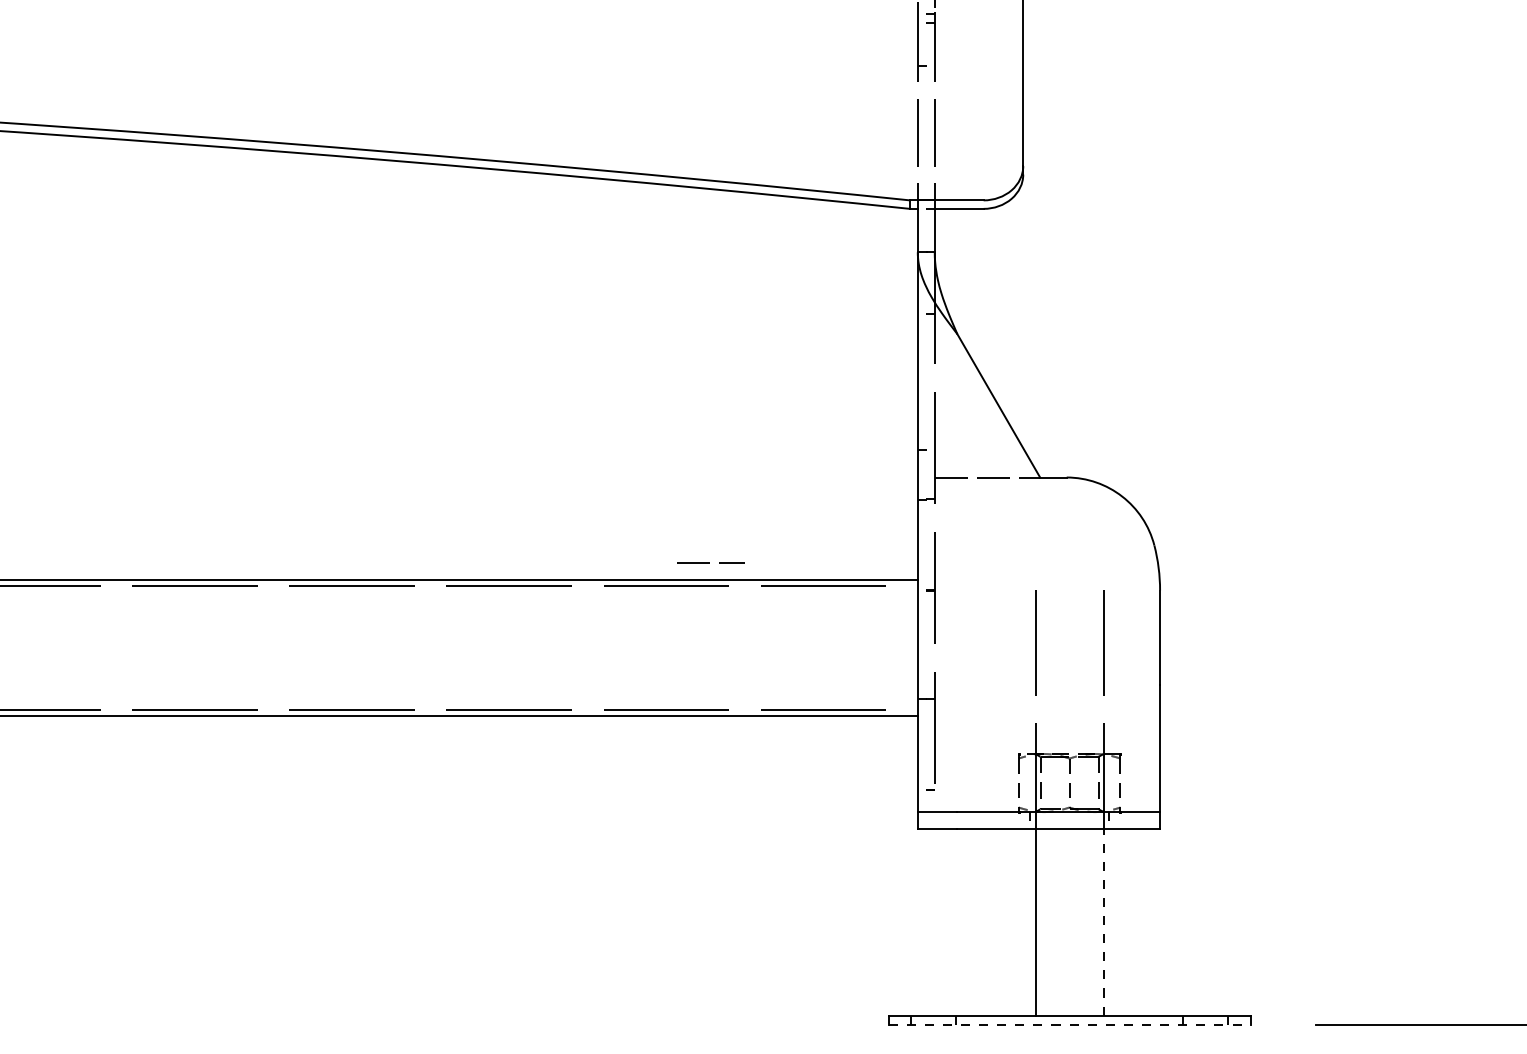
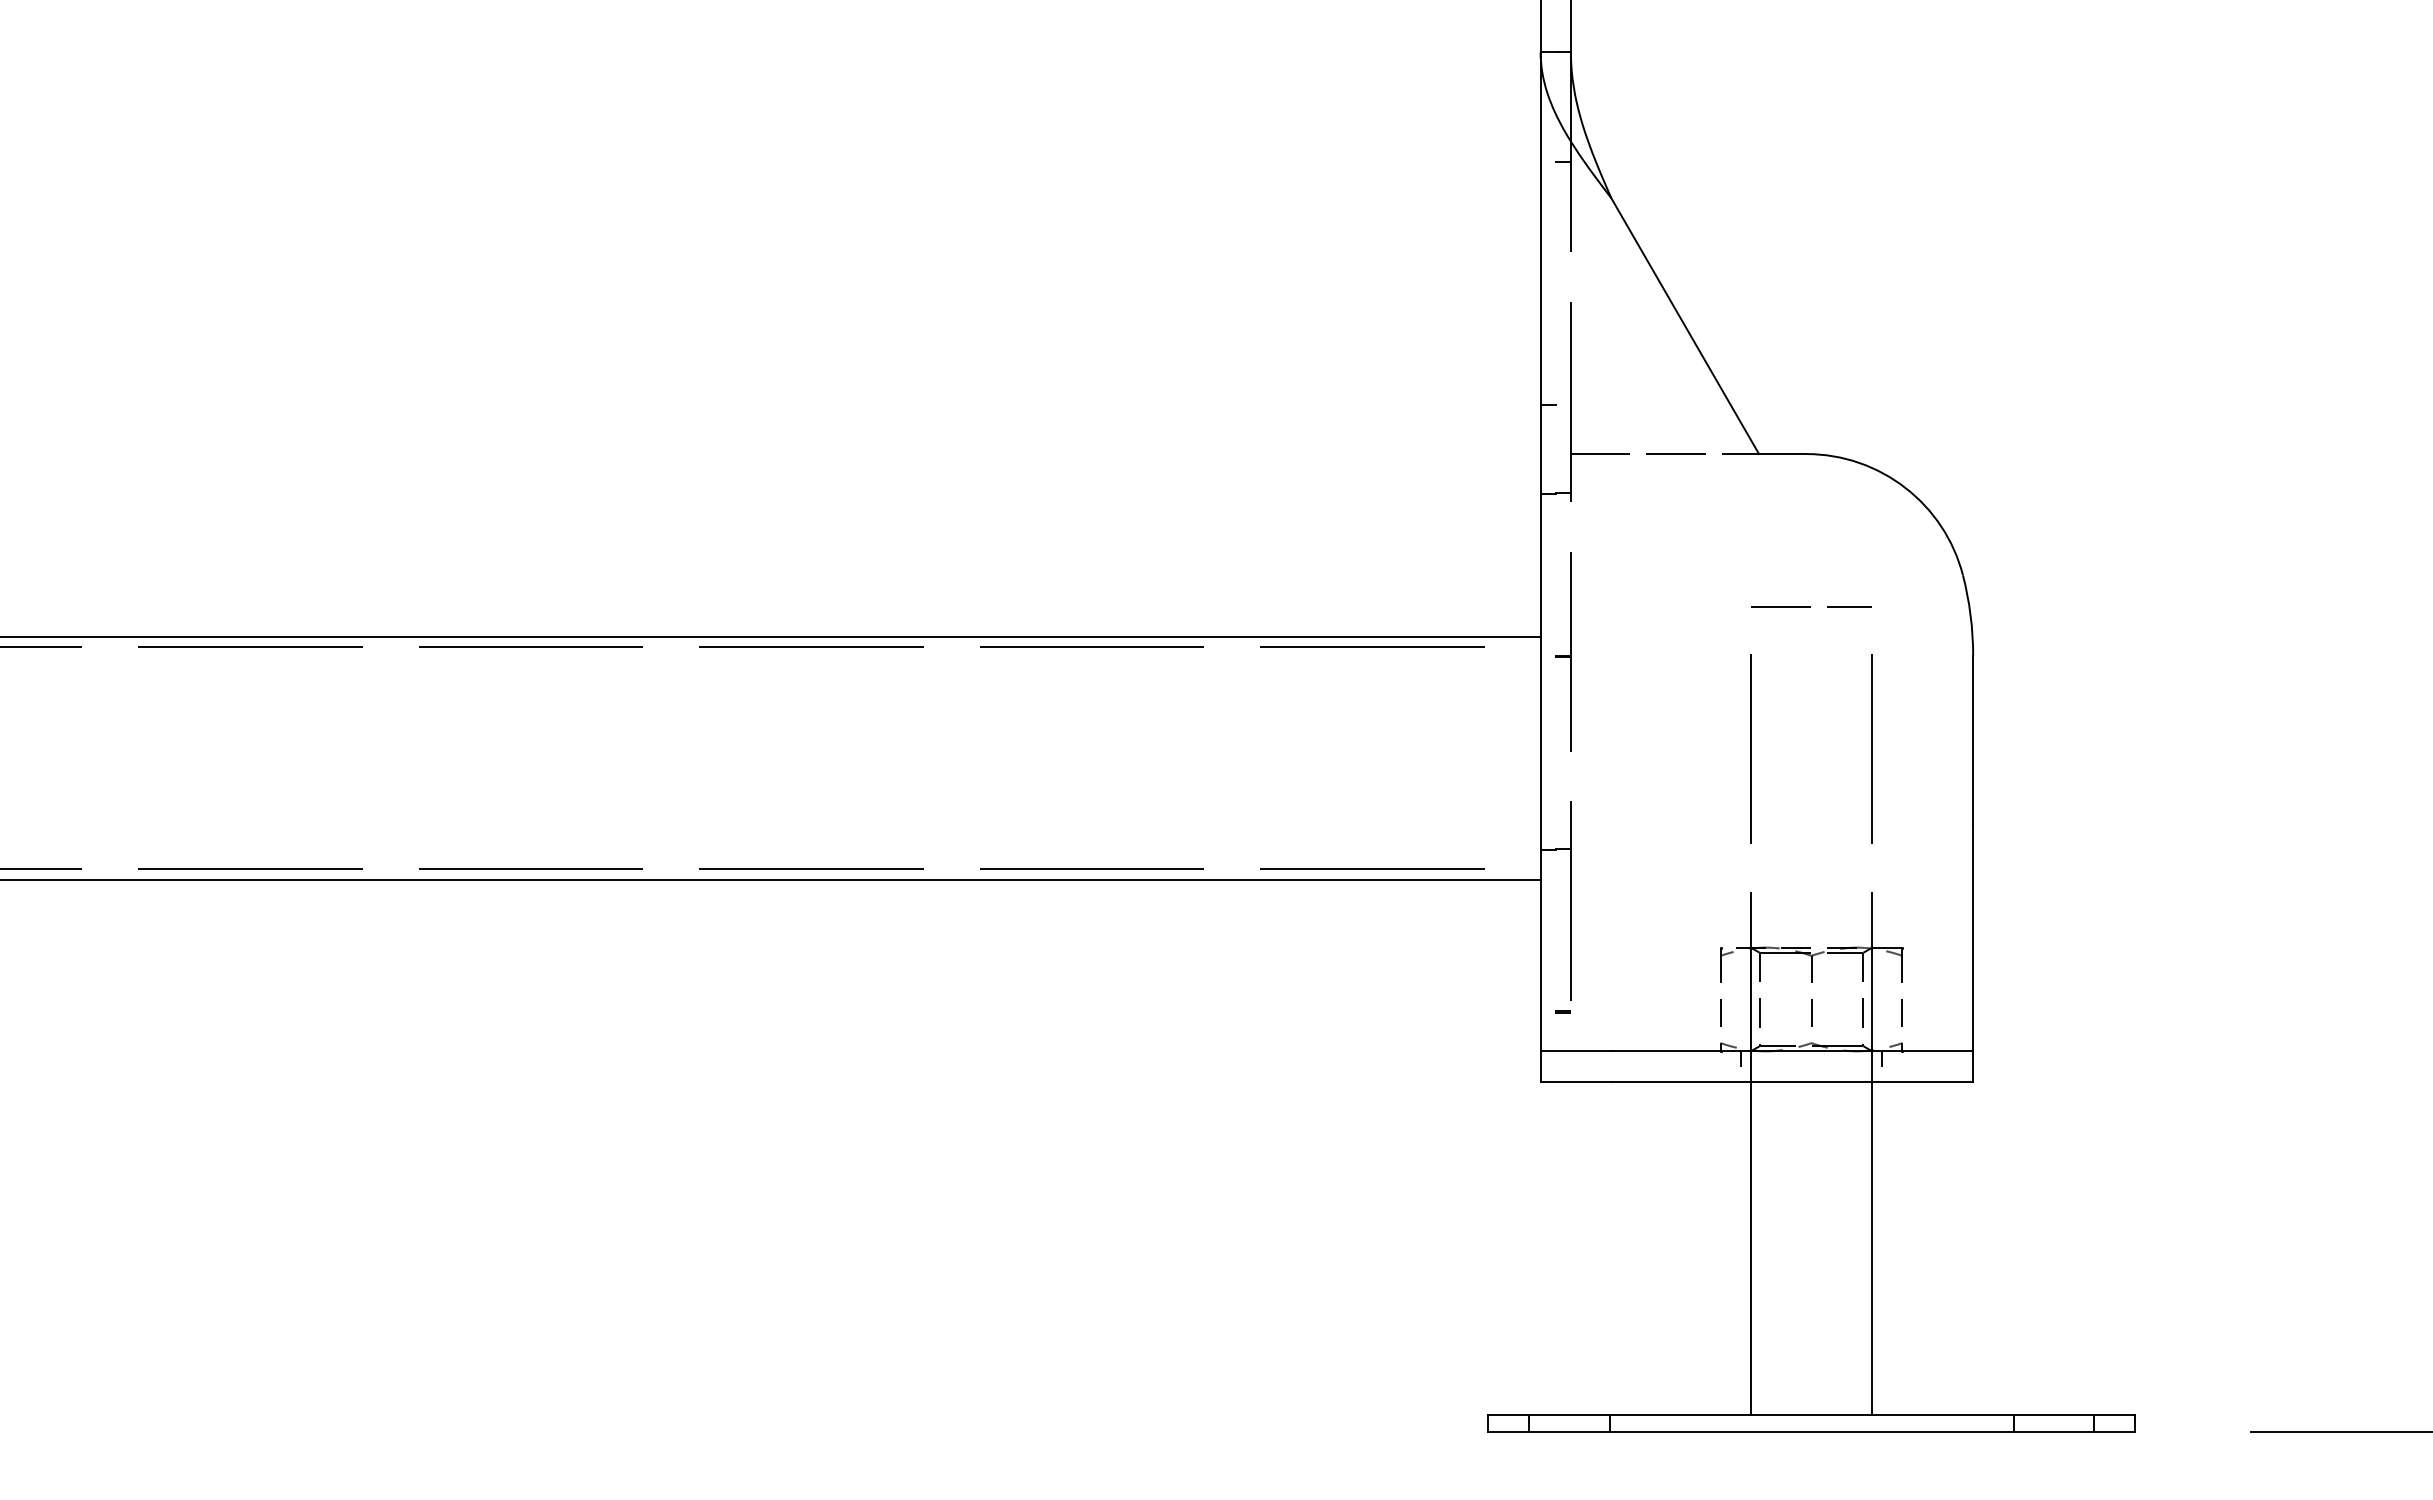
line: (709, 562) -> (1809, 605), moved
line: (1103, 921) -> (1872, 1246), dashed -> solid
line: (1070, 1025) -> (1813, 1432), dashed -> solid

